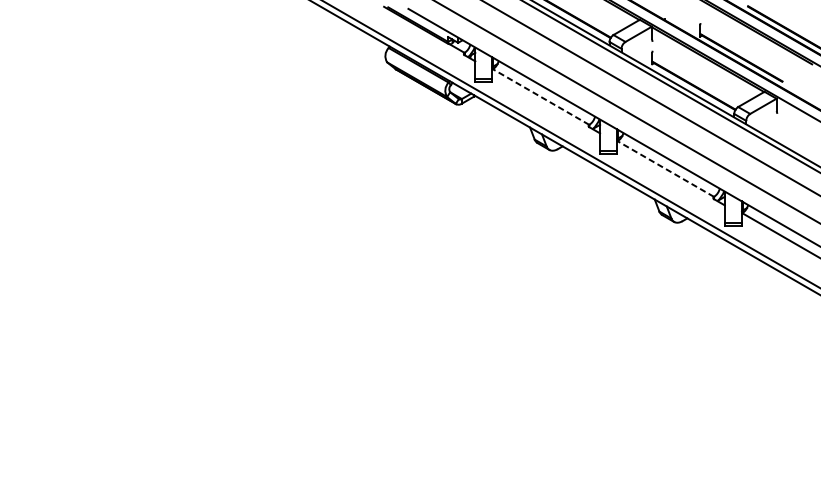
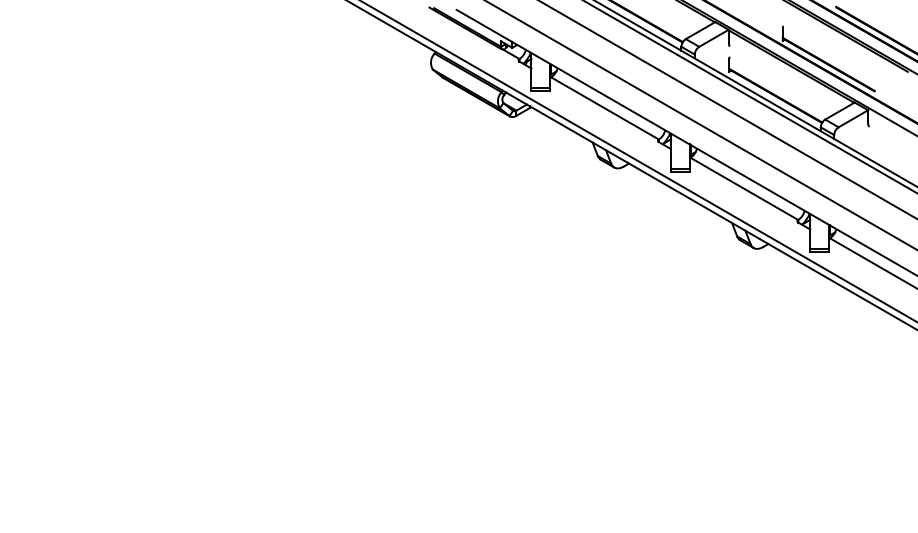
line: (540, 97) -> (604, 108), dashed -> solid
line: (665, 168) -> (743, 188), dashed -> solid

